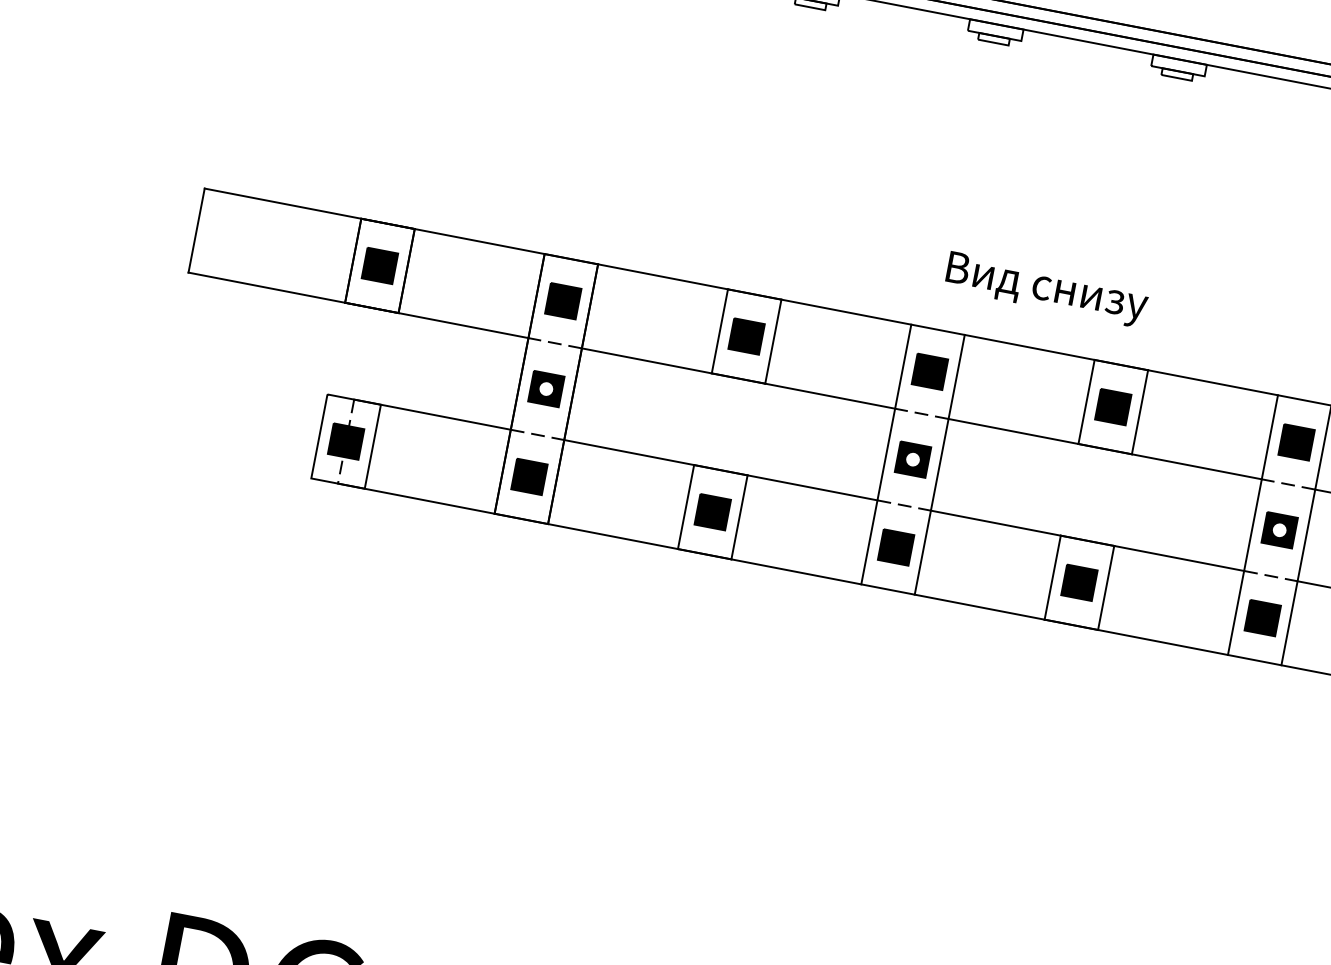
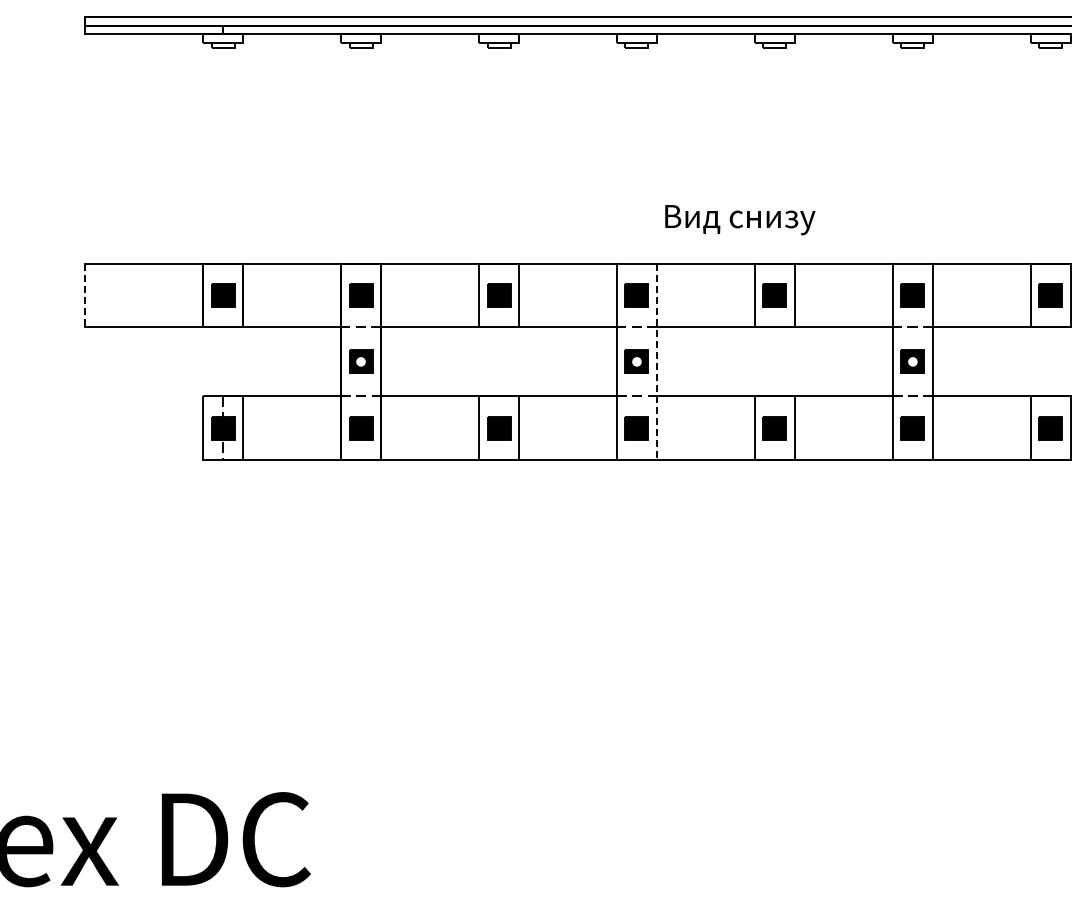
line: (197, 230) -> (85, 295), solid -> dashed
text: (1046, 290) -> (740, 220), moved
line: (940, 464) -> (657, 361), solid -> dashed

